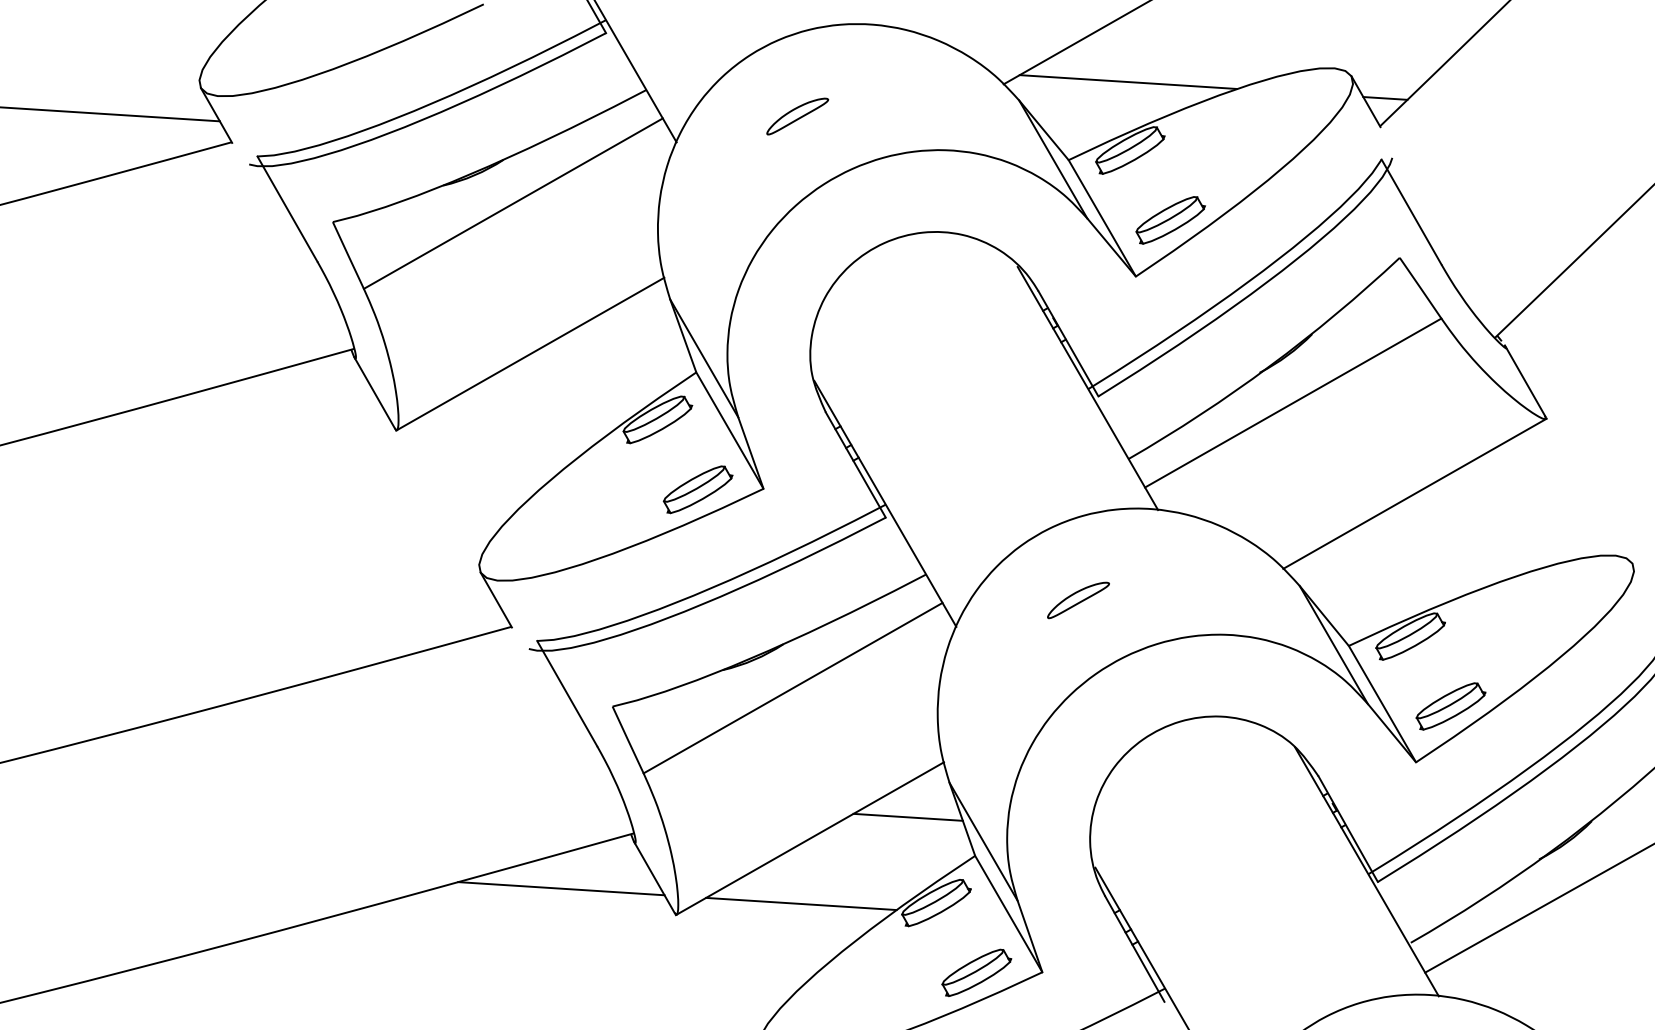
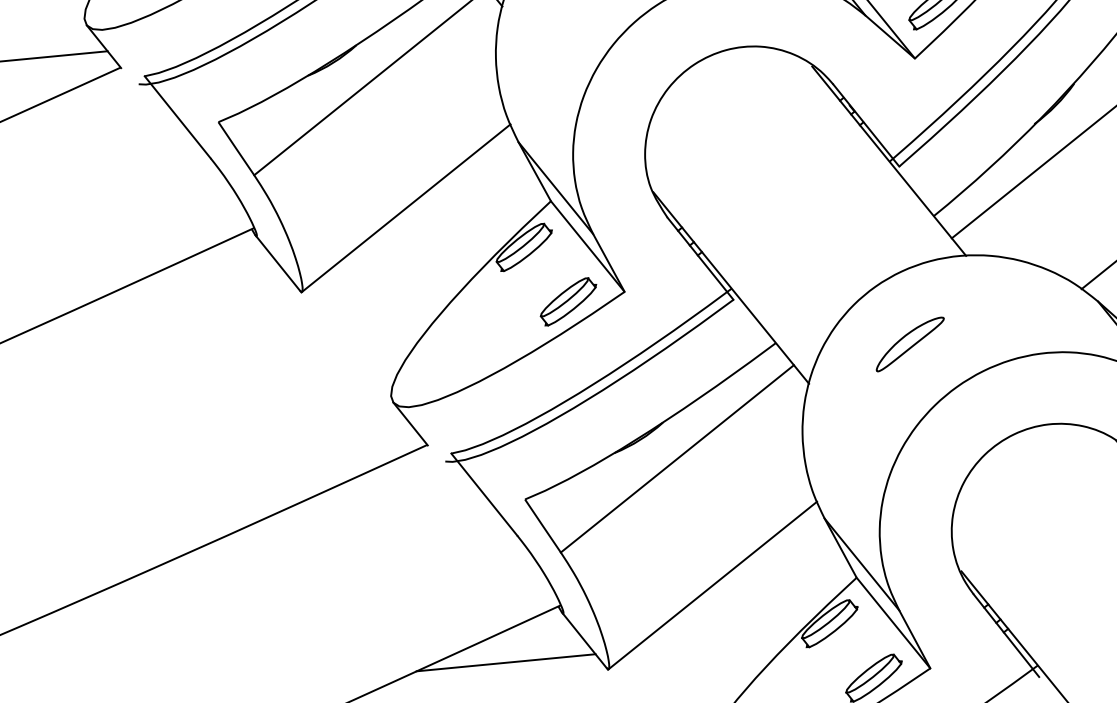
part: (1078, 600) -> (910, 344), size x1.4
line: (907, 816) -> (793, 553), removed
line: (801, 903) -> (714, 642), removed

